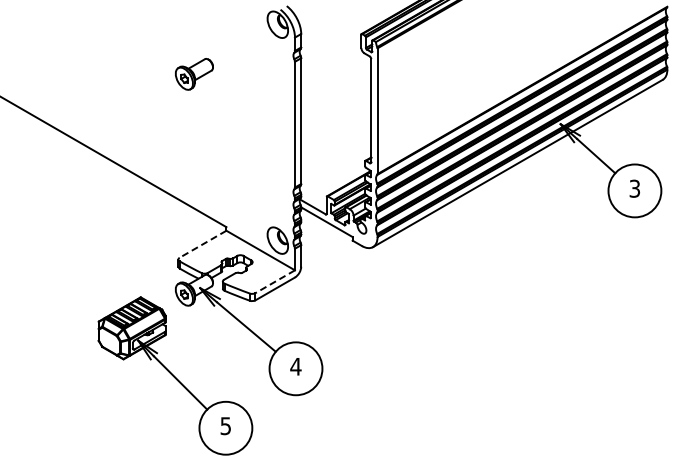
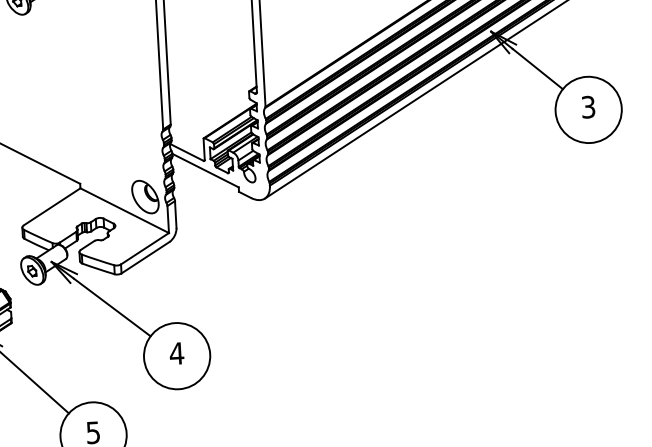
line: (203, 244) -> (52, 207), dashed -> solid
line: (275, 281) -> (145, 248), dashed -> solid

